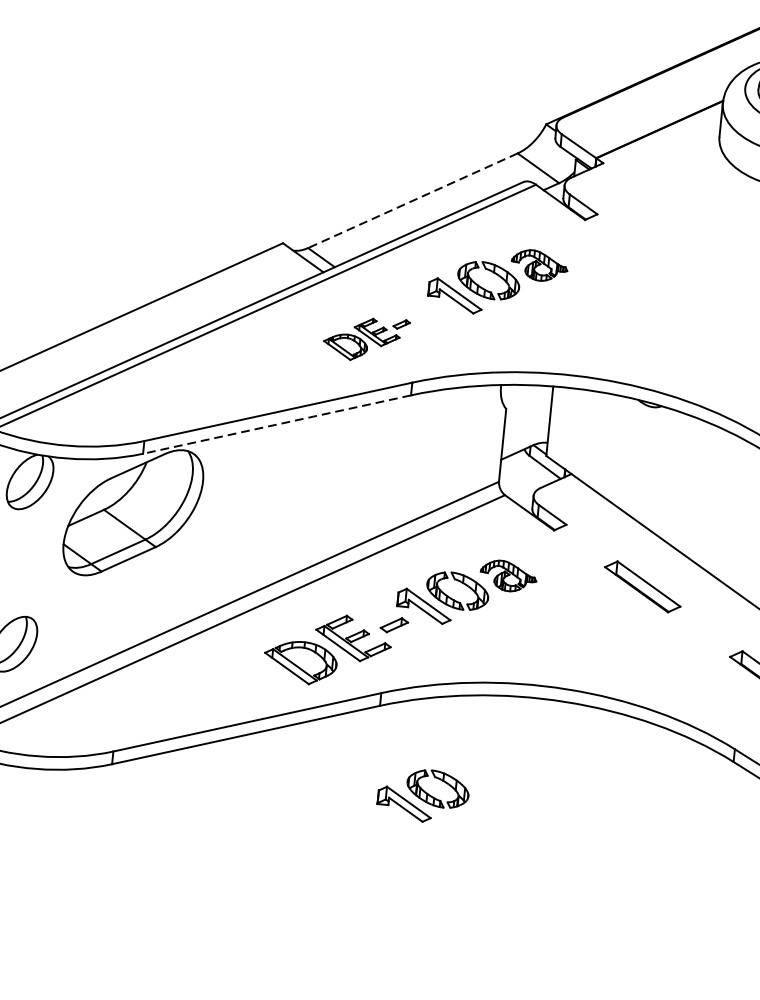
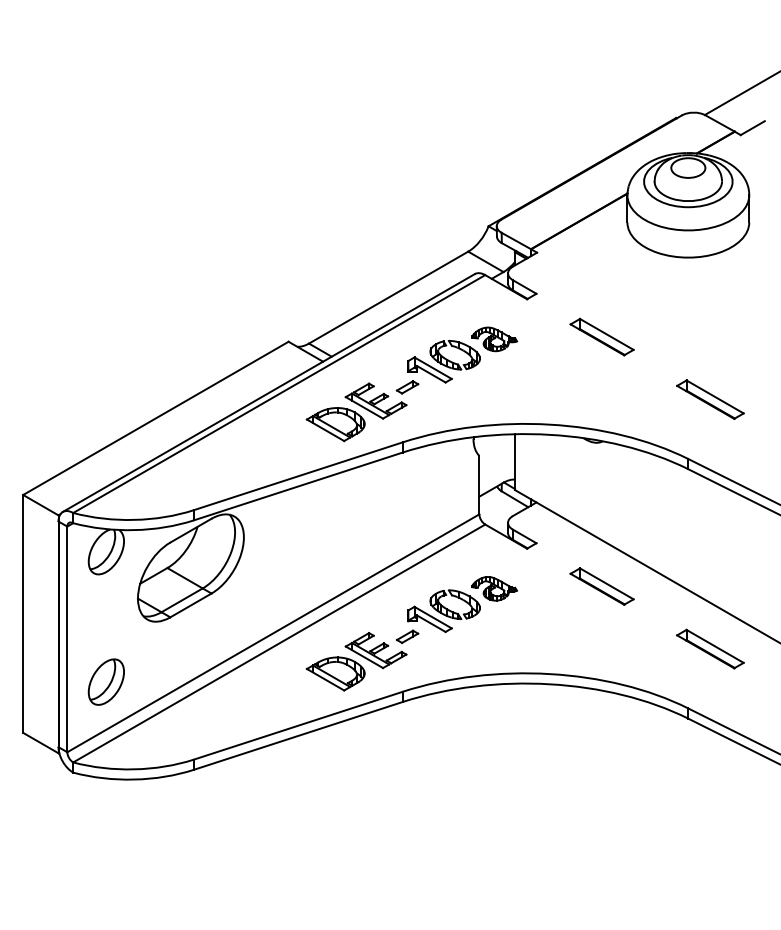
line: (412, 200) -> (388, 297), dashed -> solid
part: (673, 275) -> (601, 336), added
part: (366, 339) -> (362, 411), size x1.67
line: (277, 424) -> (298, 486), dashed -> solid
part: (422, 796) -> (443, 770), removed

